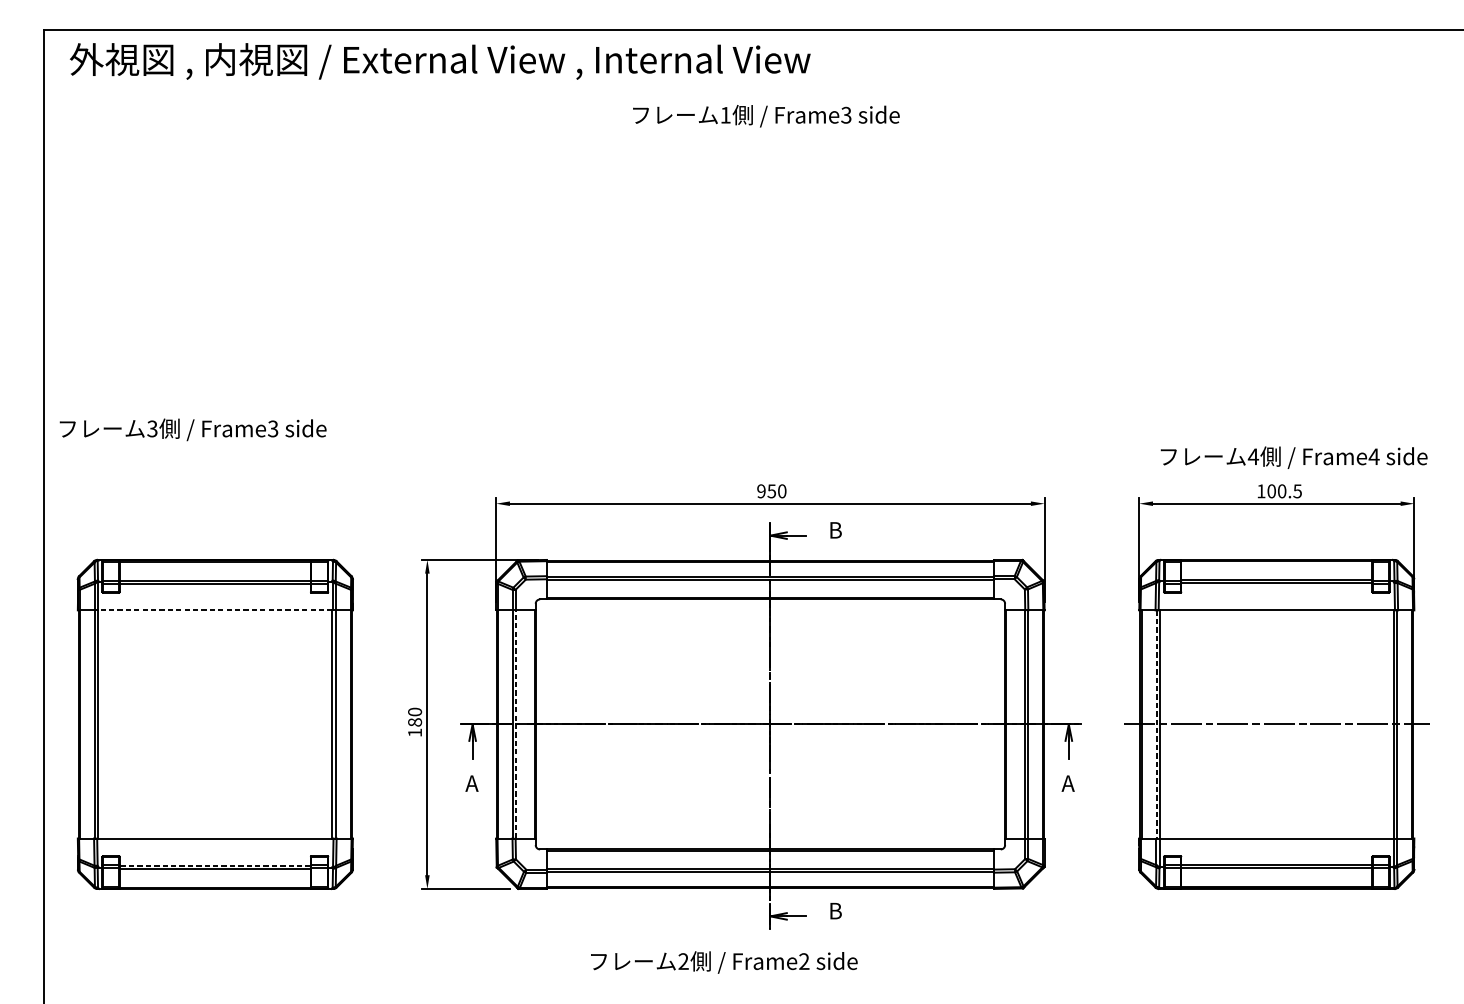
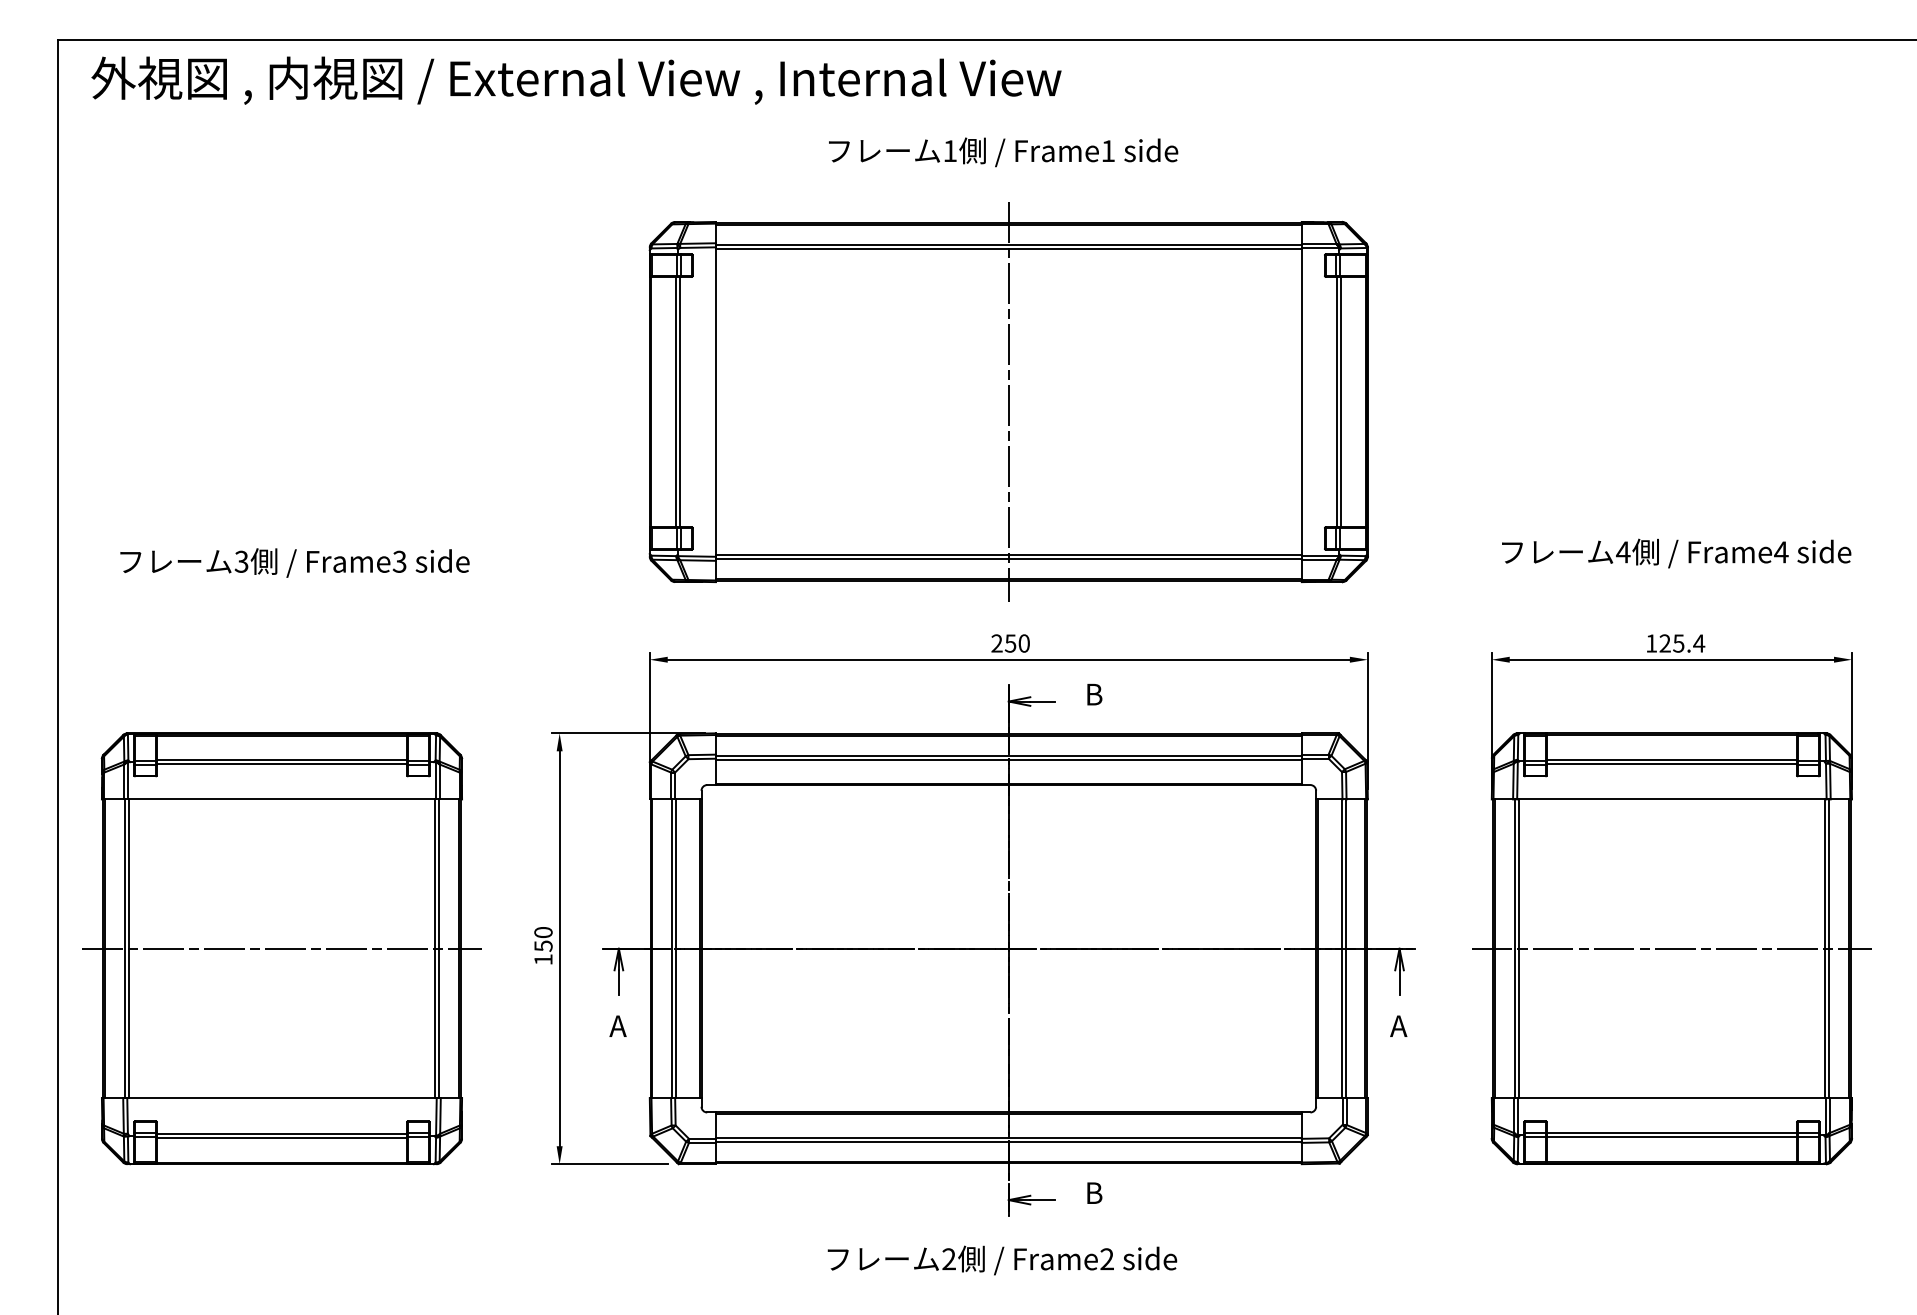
text: (845, 115) -> (1107, 151), Frame3 -> Frame1
part: (770, 306) -> (1008, 401), added
text: (192, 429) -> (294, 562), moved
text: (1294, 457) -> (1676, 553), moved
text: (761, 491) -> (996, 643), 950 -> 250
text: (1284, 491) -> (1682, 643), 100.5 -> 125.4
line: (215, 610) -> (282, 799), dashed -> solid
text: (415, 721) -> (543, 945), 180 -> 150
line: (214, 724) -> (281, 948), added
line: (516, 724) -> (676, 948), dashed -> solid
line: (1156, 725) -> (1514, 949), dashed -> solid
line: (215, 865) -> (282, 1133), dashed -> solid
text: (724, 962) -> (1002, 1260), moved

